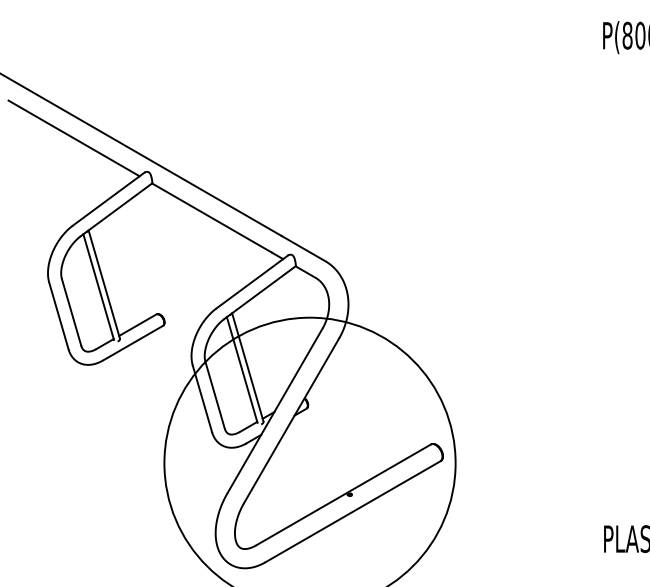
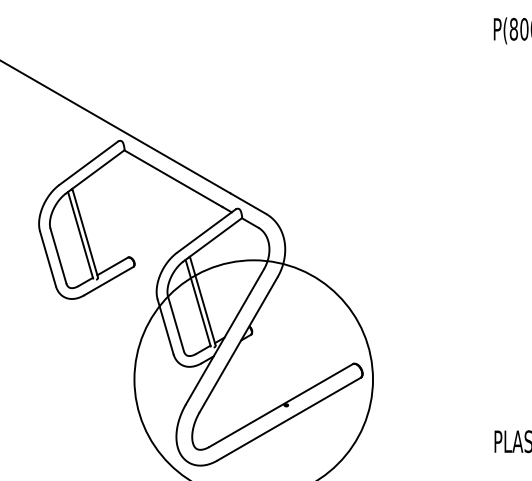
line: (73, 138) -> (59, 113), removed

